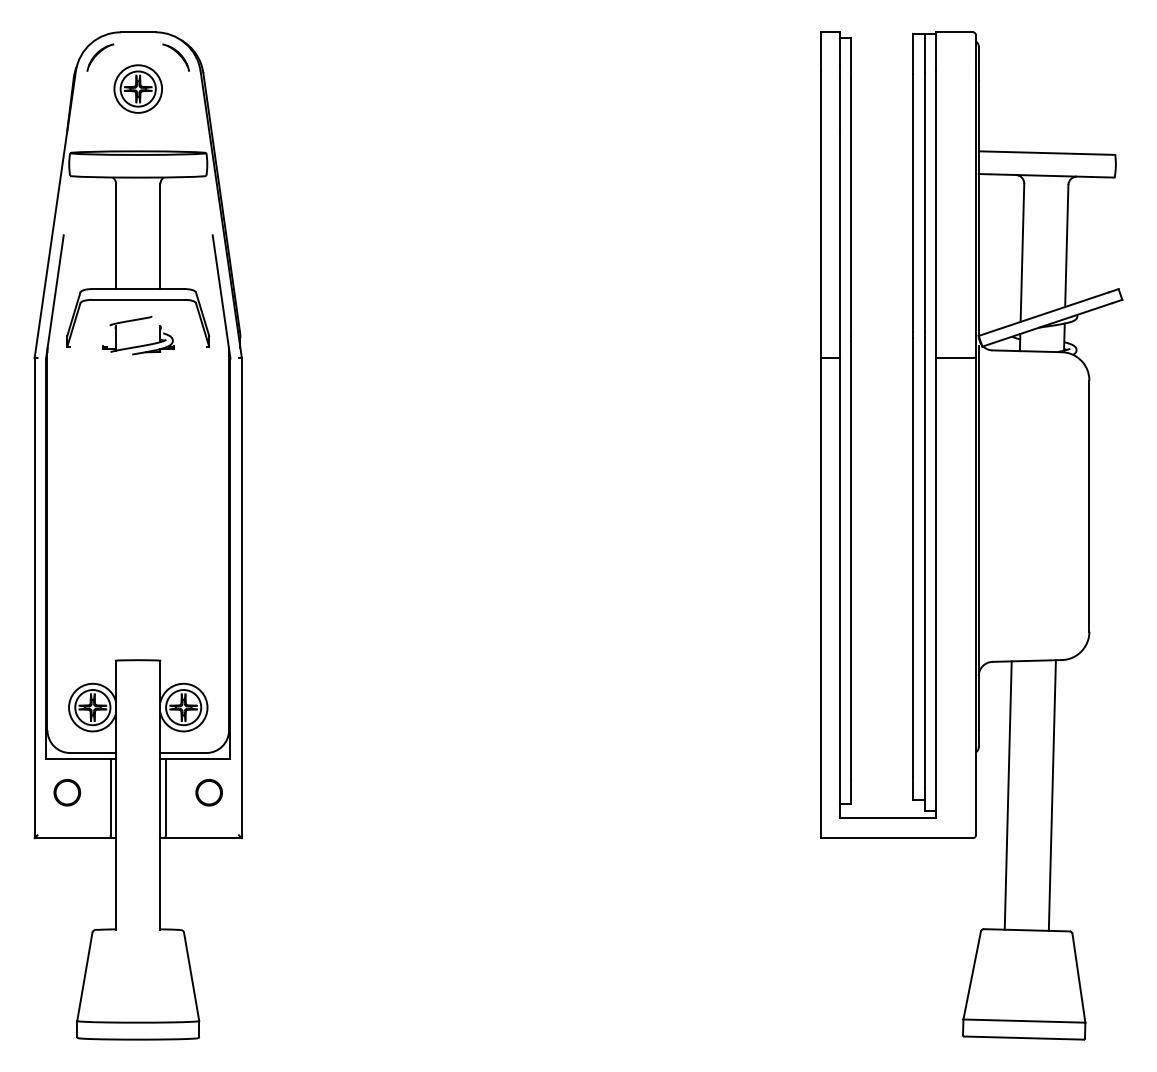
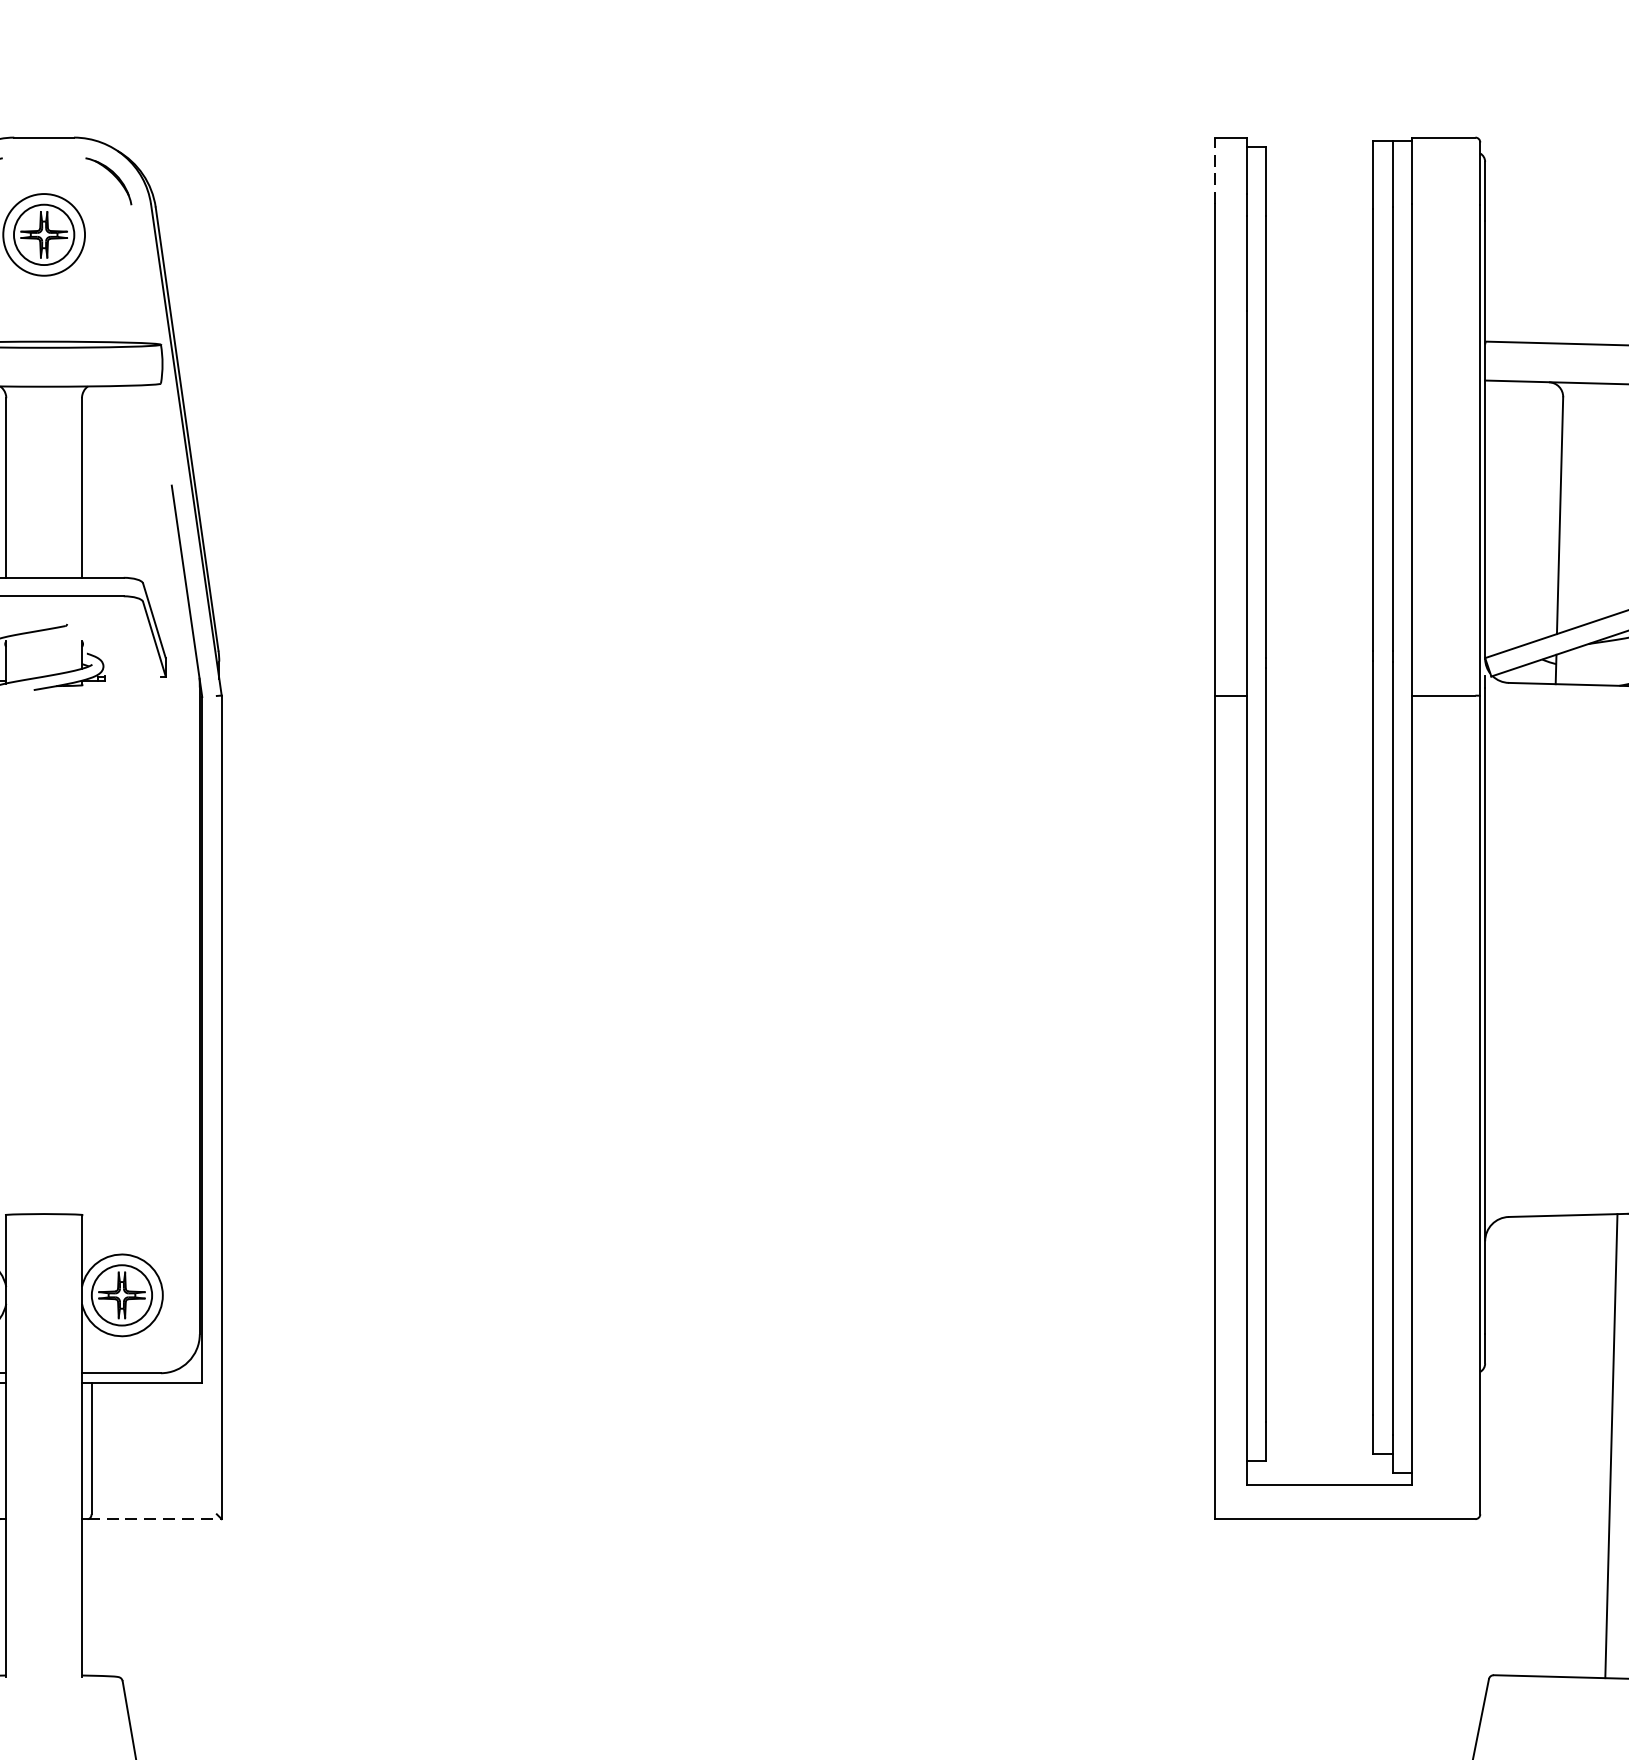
line: (820, 51) -> (1213, 170), solid -> dashed
circle: (208, 792) -> (164, 1440), removed
line: (1007, 795) -> (1534, 1446), removed
line: (203, 838) -> (155, 1519), solid -> dashed

